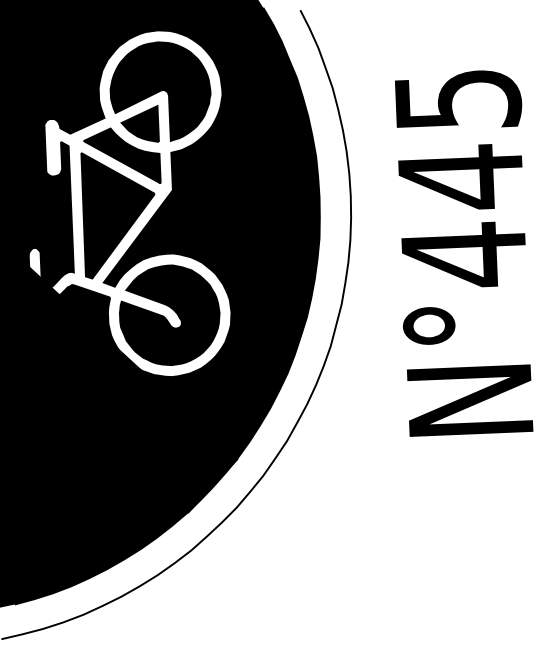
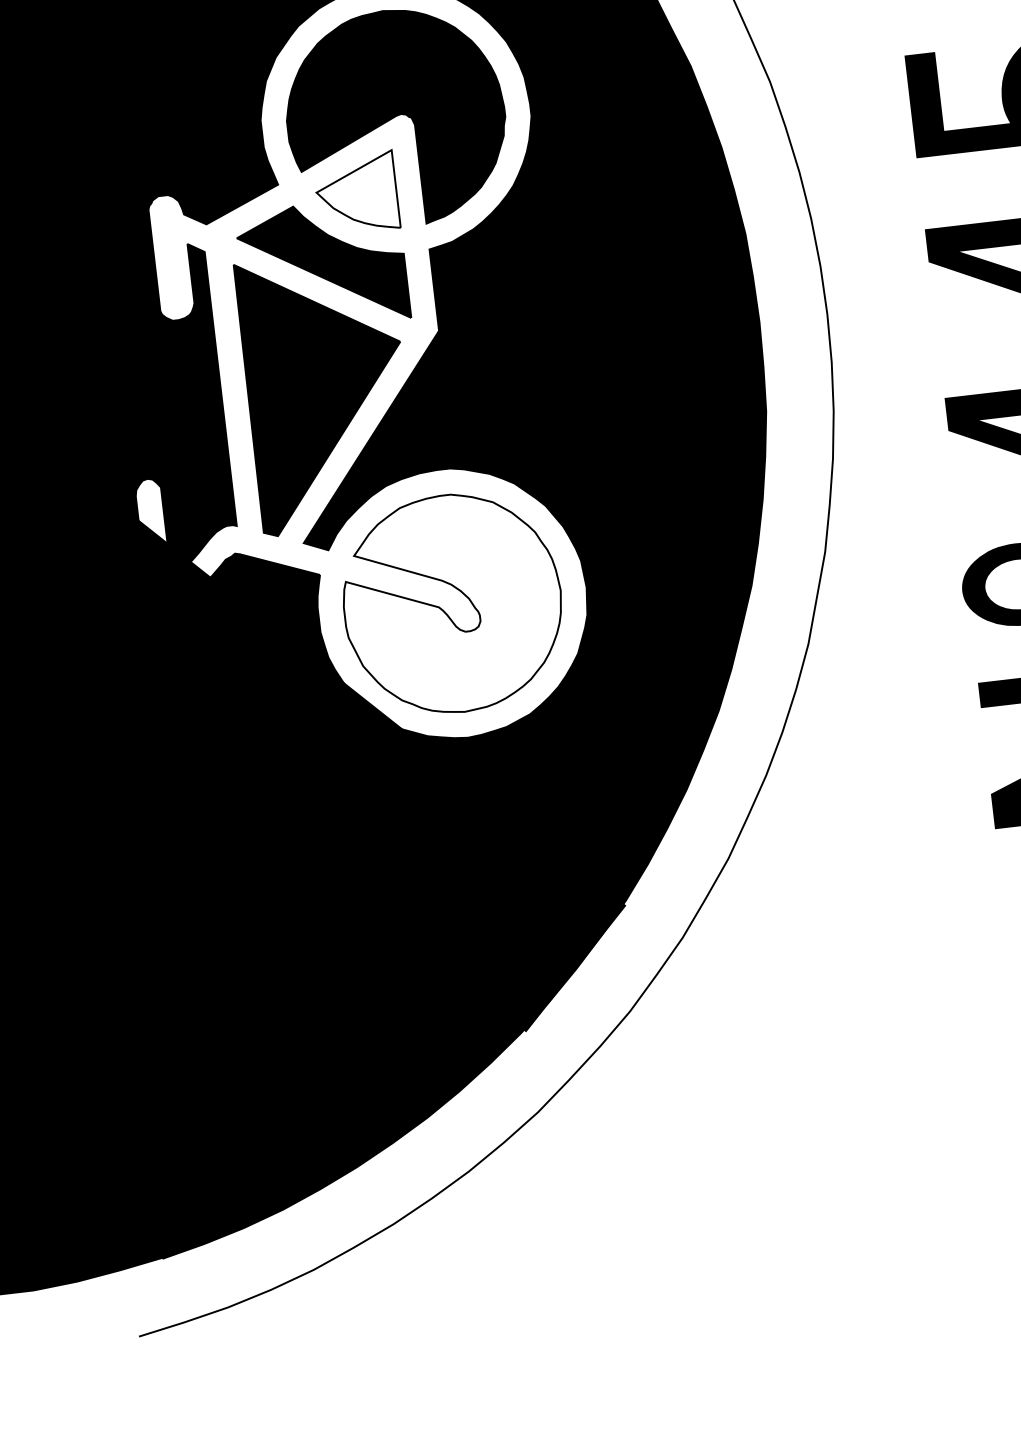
fill: (139, 123) -> (355, 190), removed
fill: (169, 315) -> (452, 604), removed

